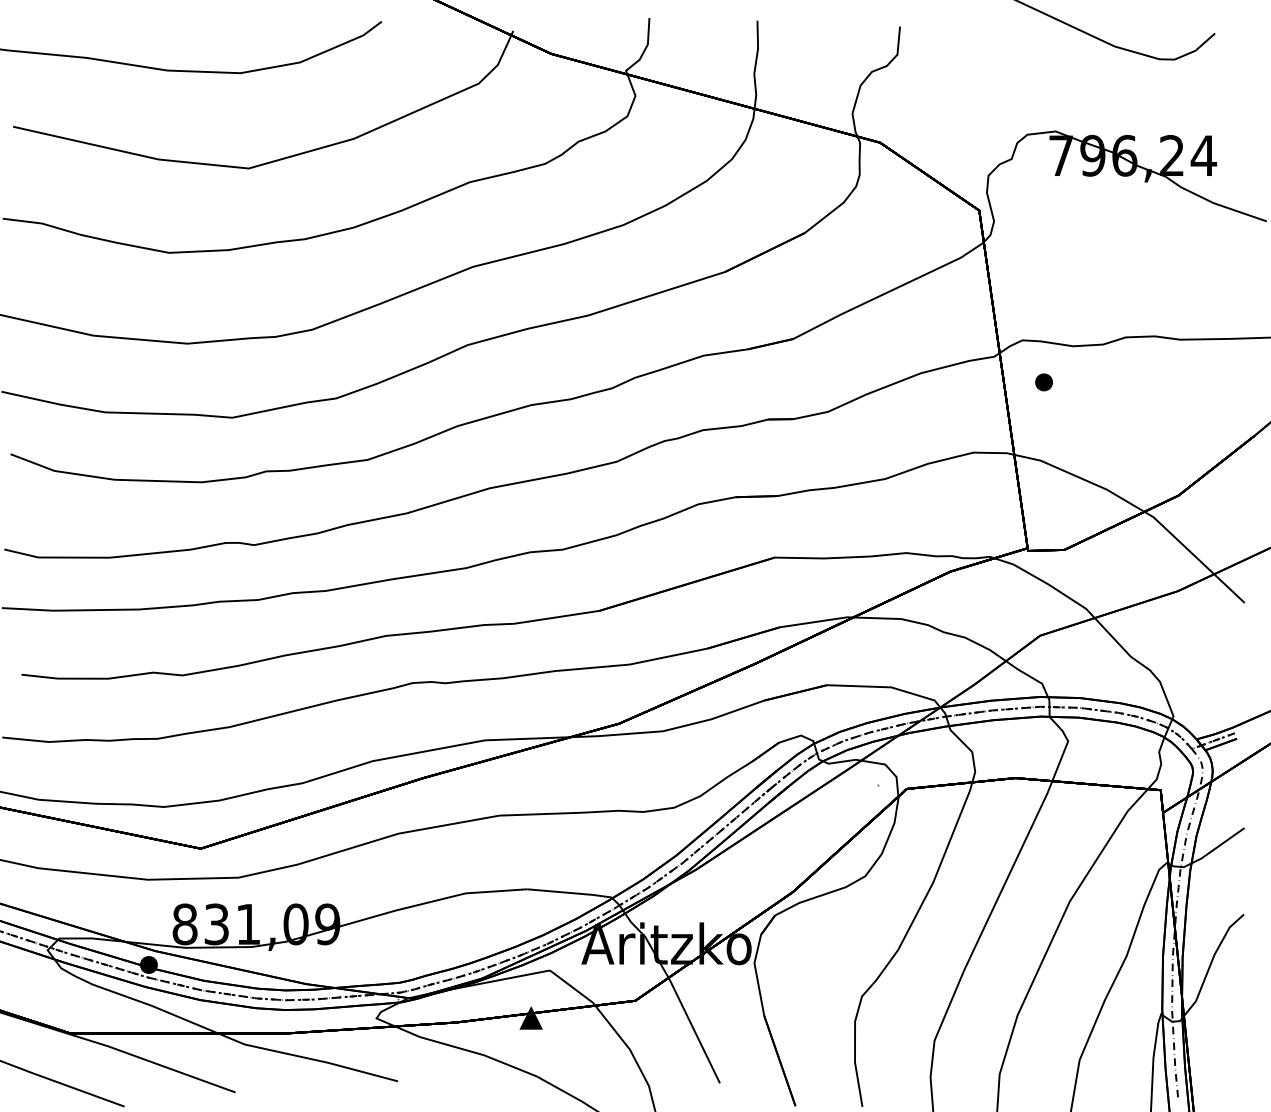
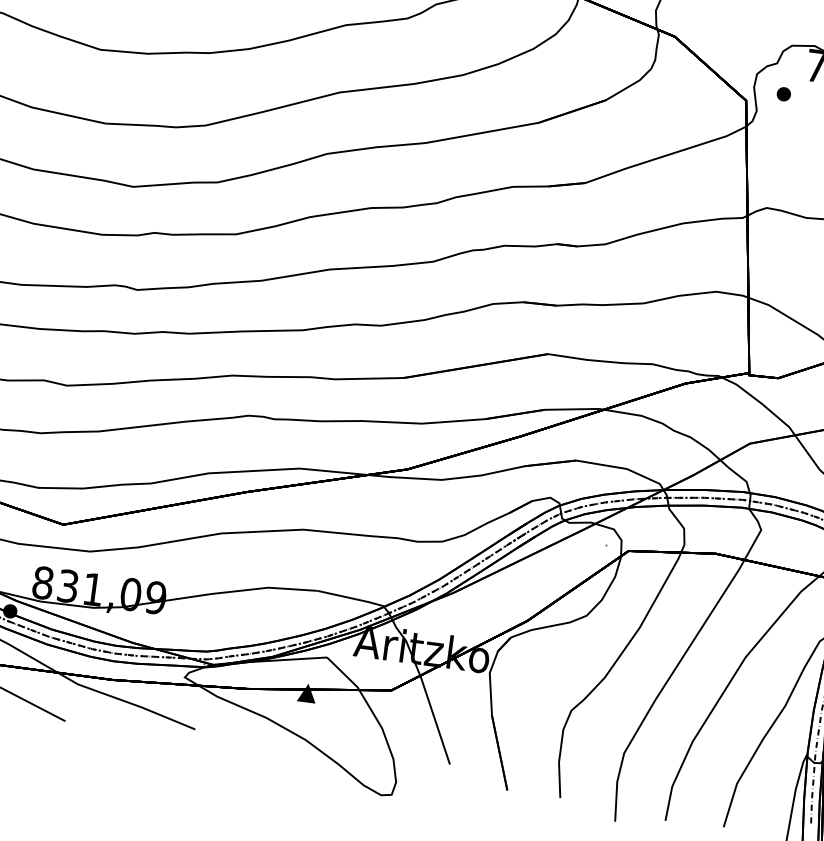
part: (1043, 382) -> (783, 94), moved

